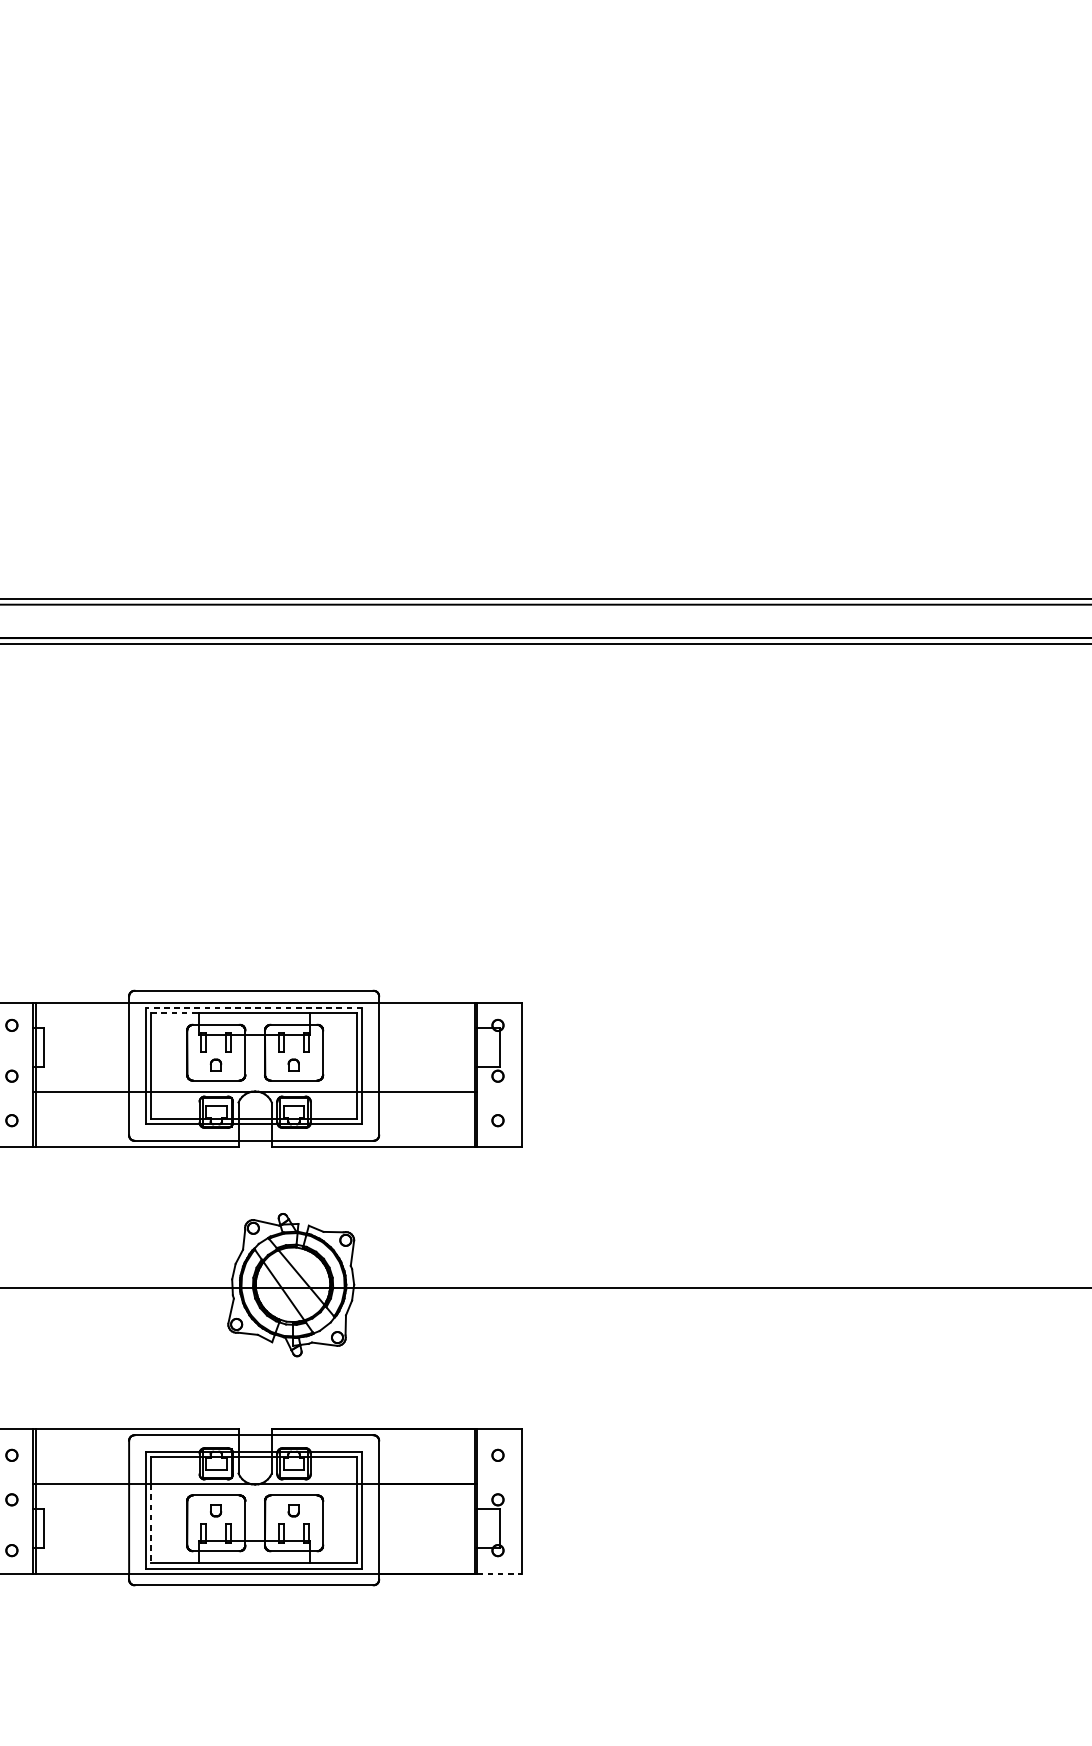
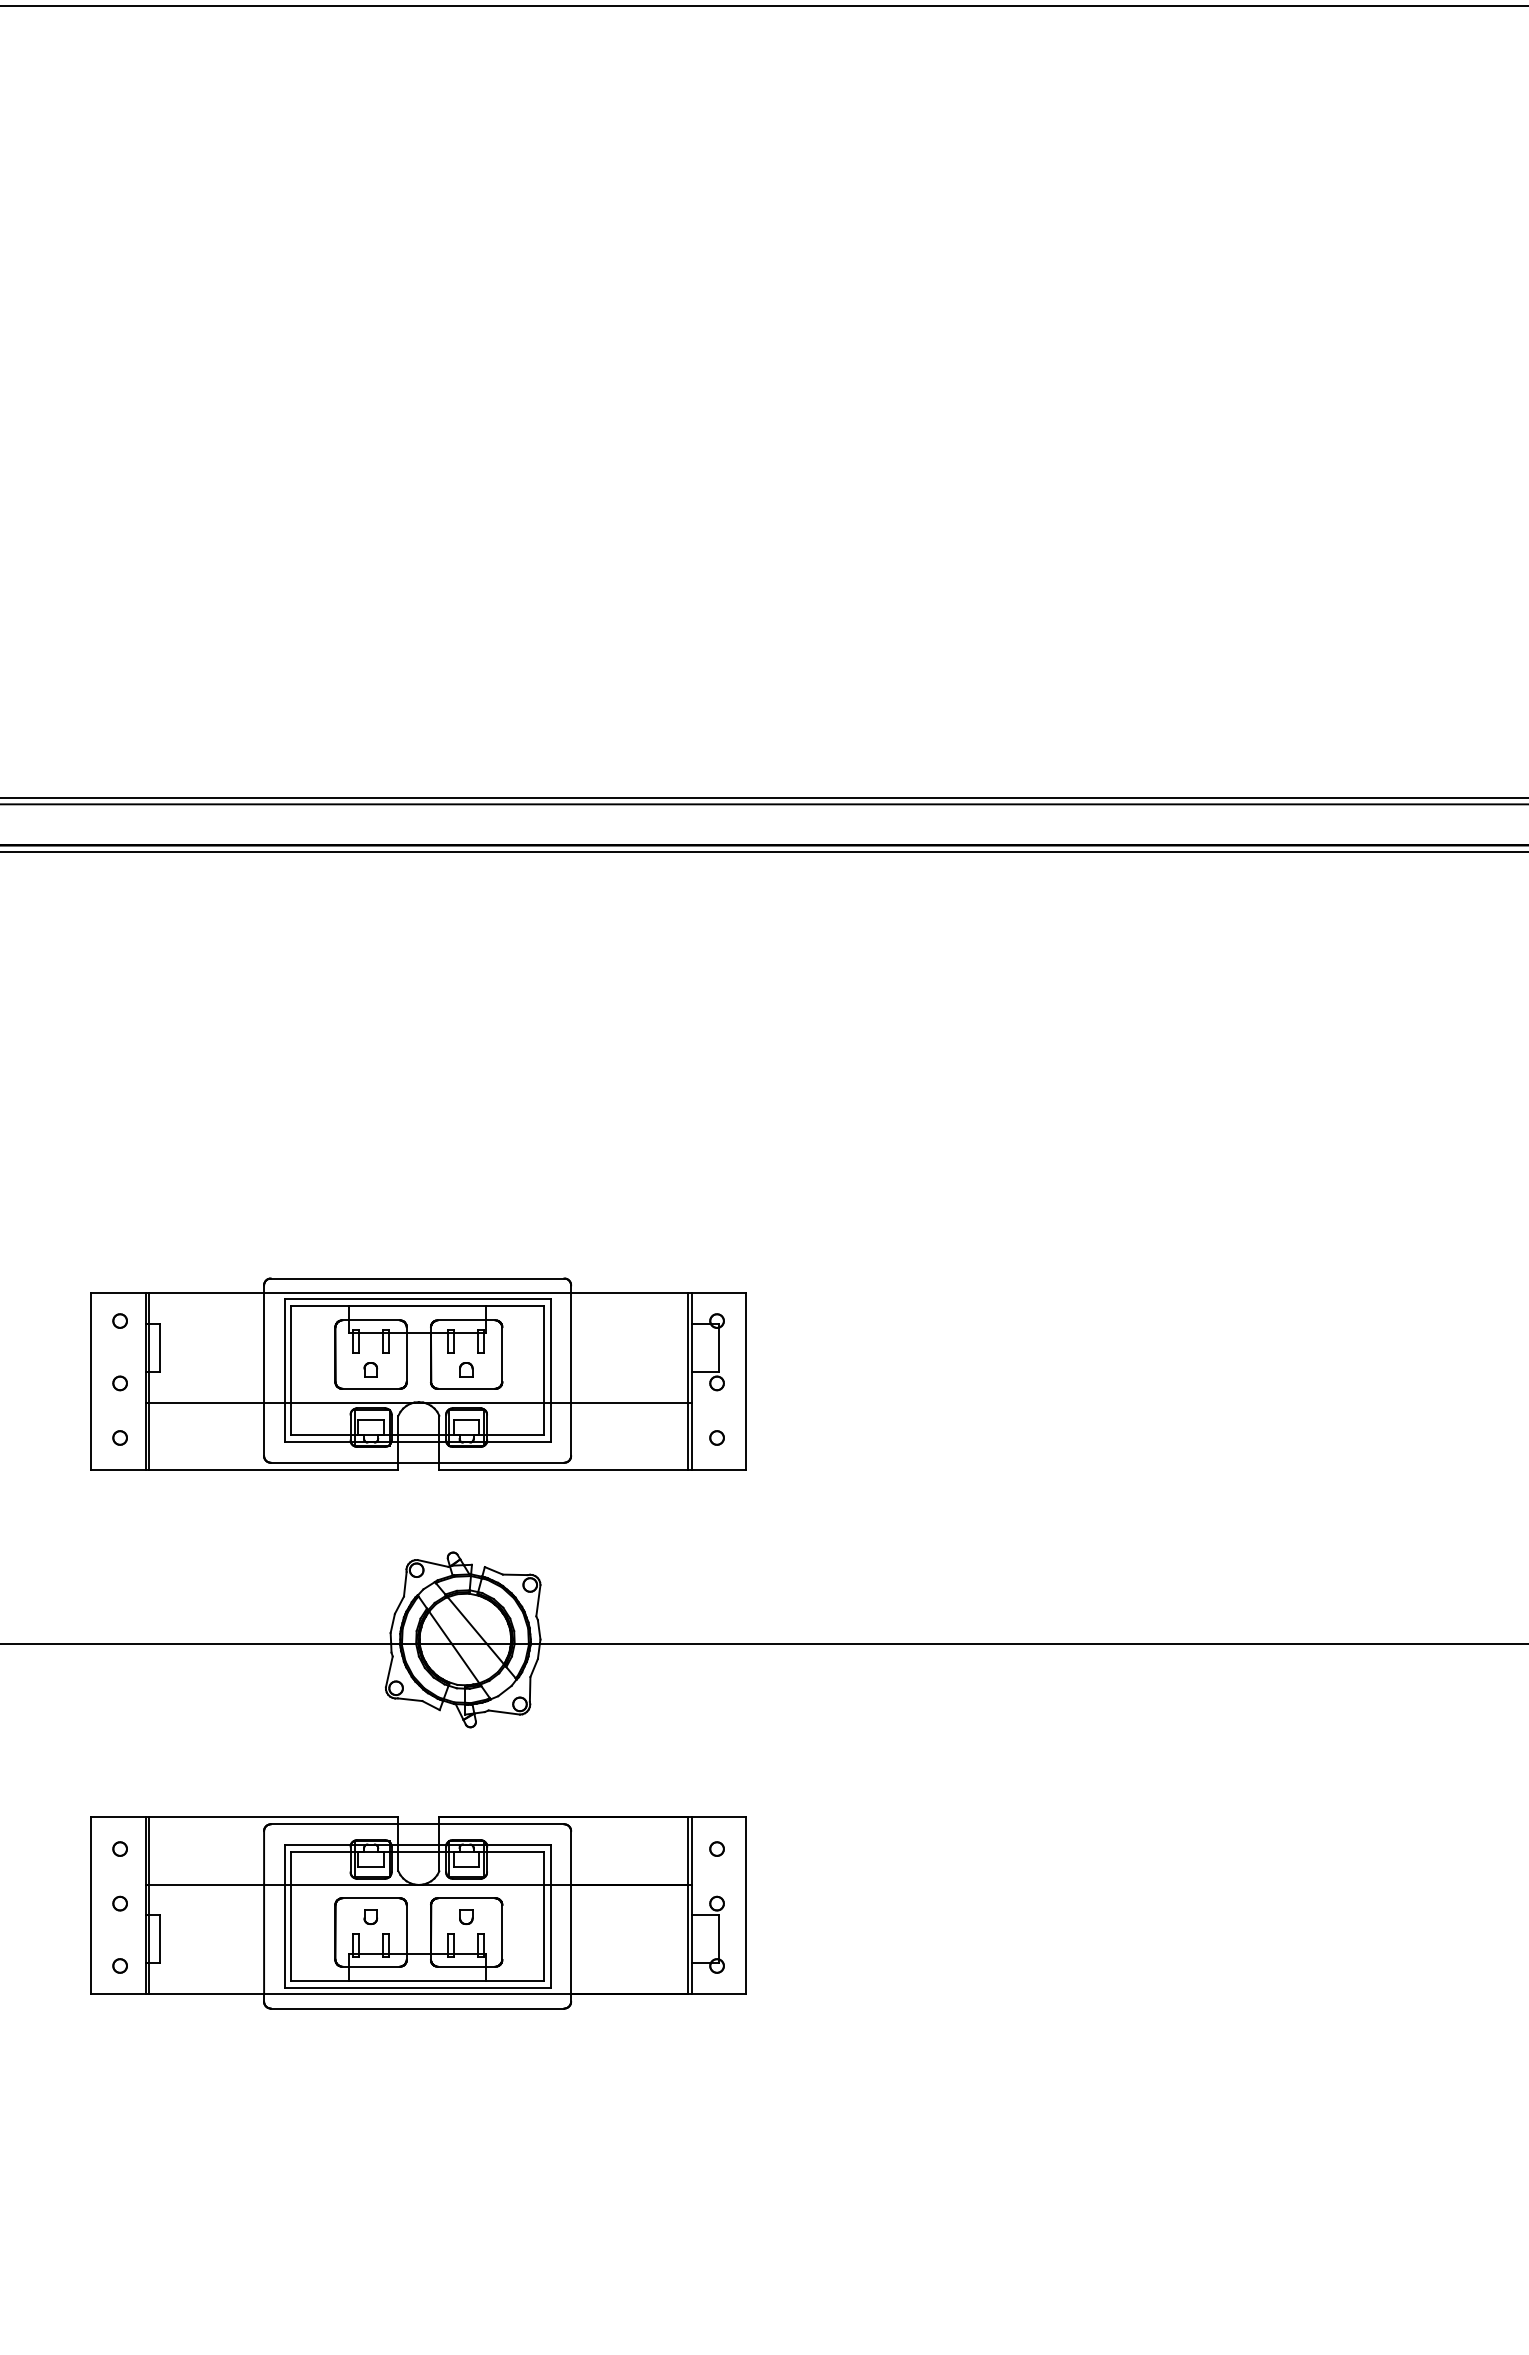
line: (254, 1007) -> (417, 1299), dashed -> solid
line: (175, 1012) -> (320, 1305), dashed -> solid
line: (151, 1524) -> (291, 1933), dashed -> solid
line: (499, 1573) -> (719, 1994), dashed -> solid

